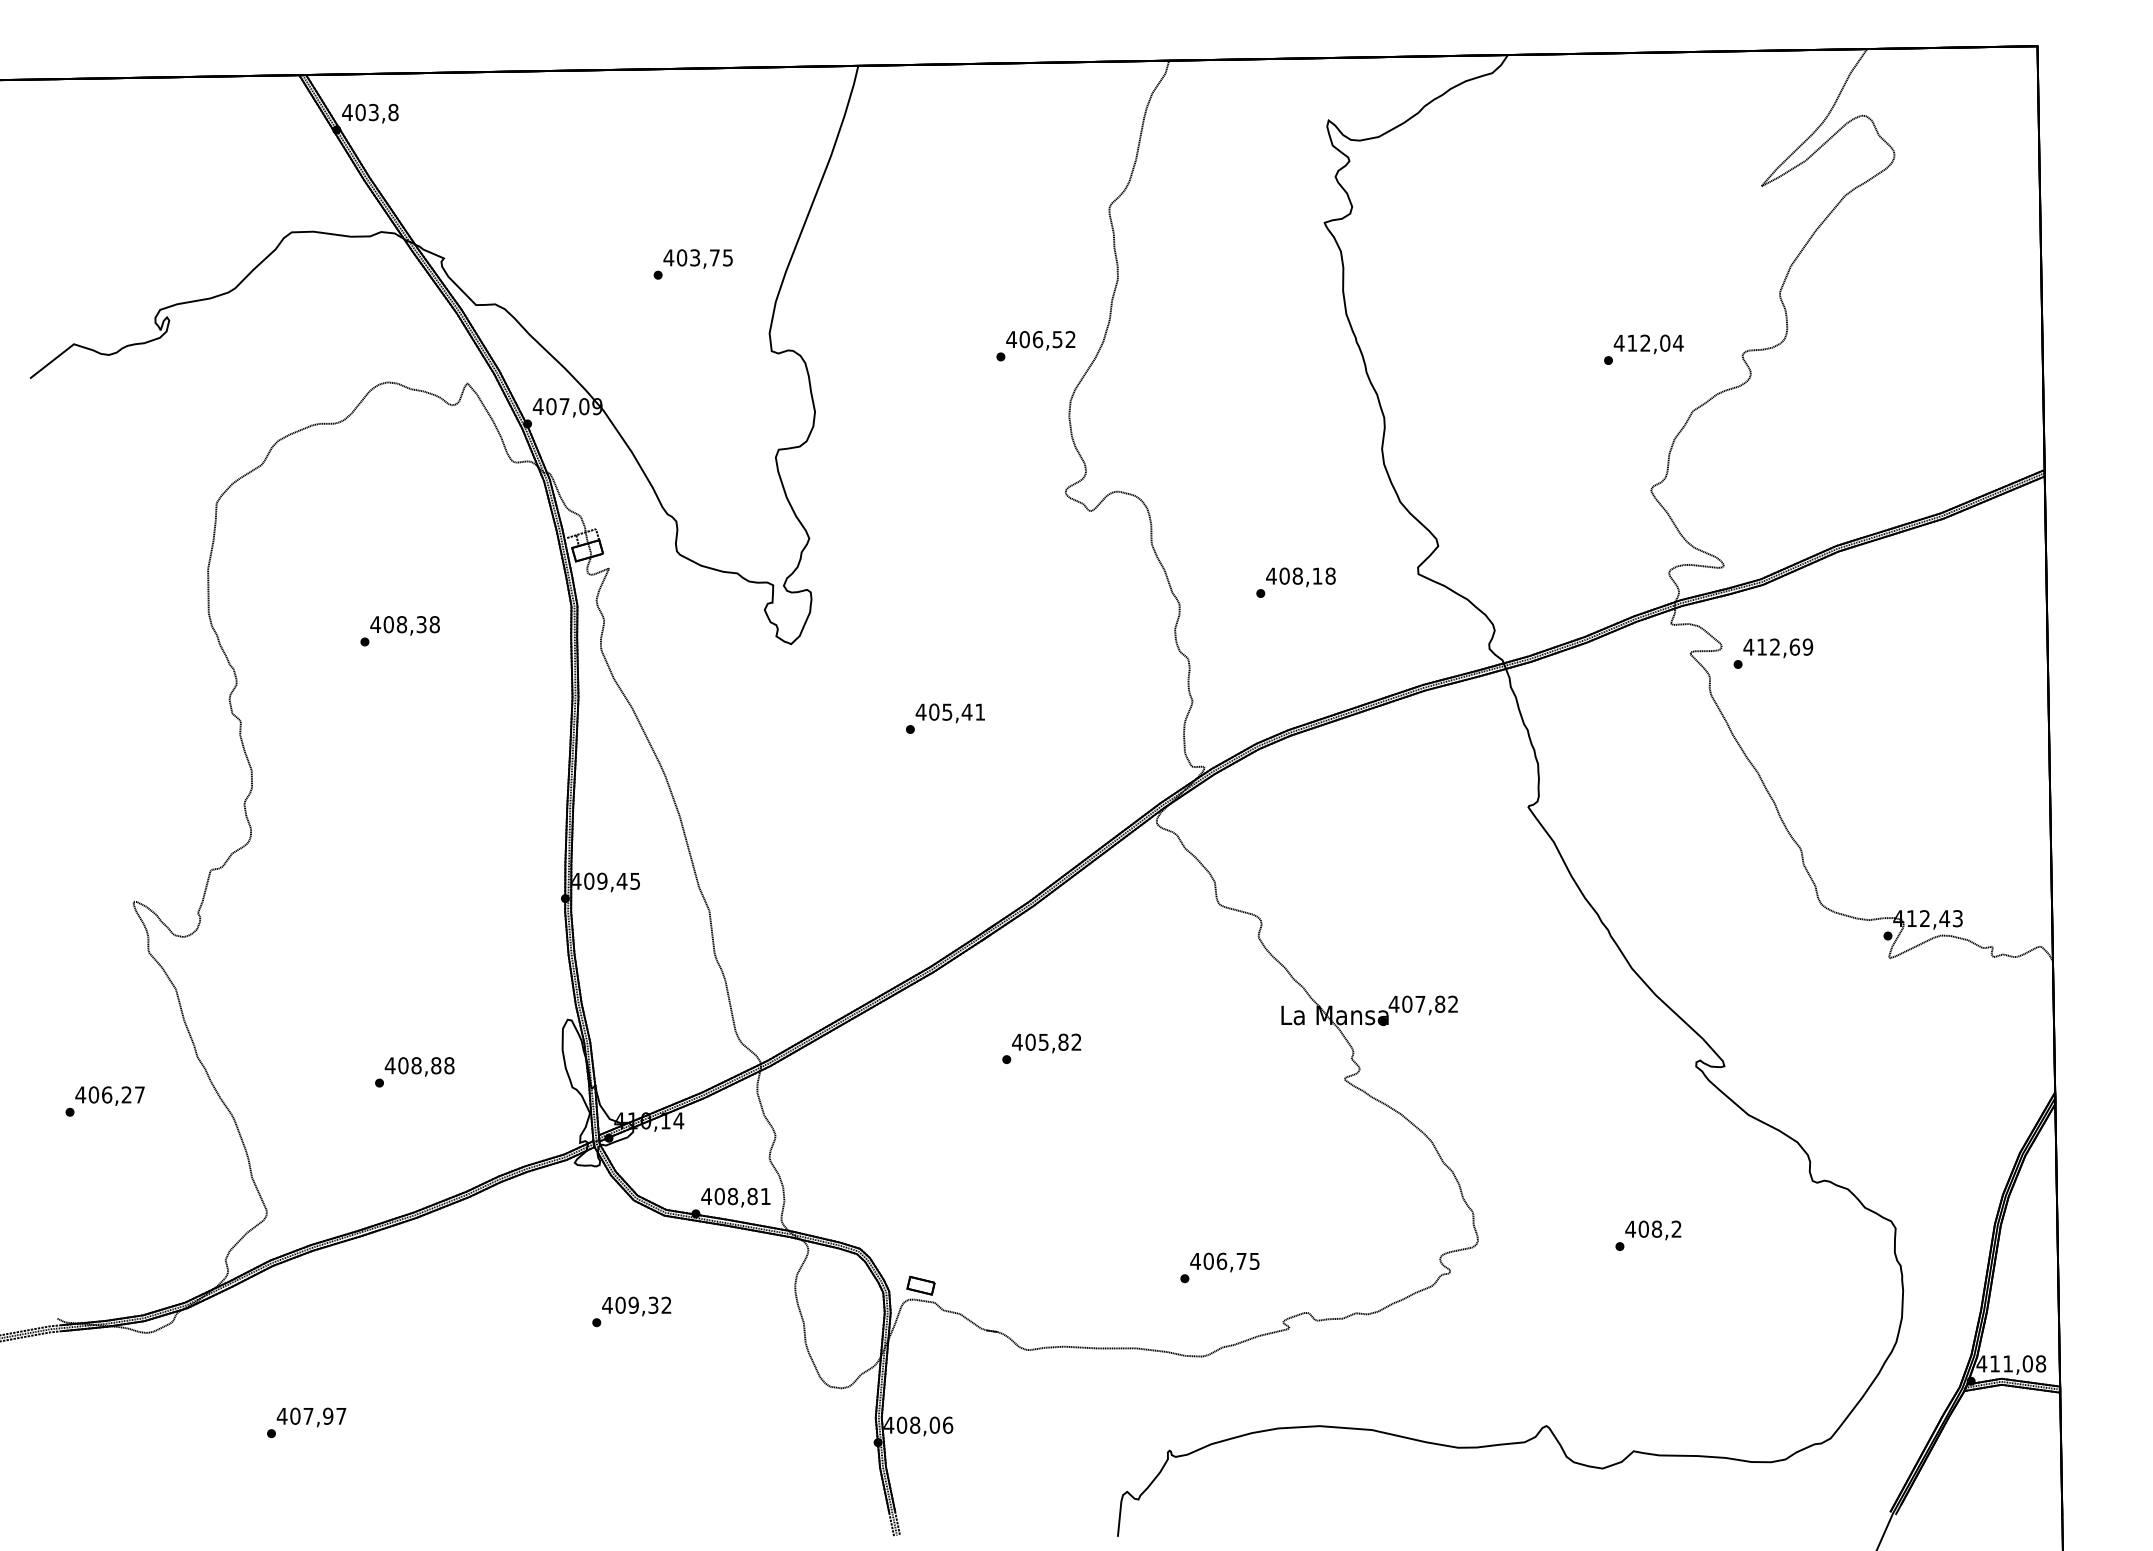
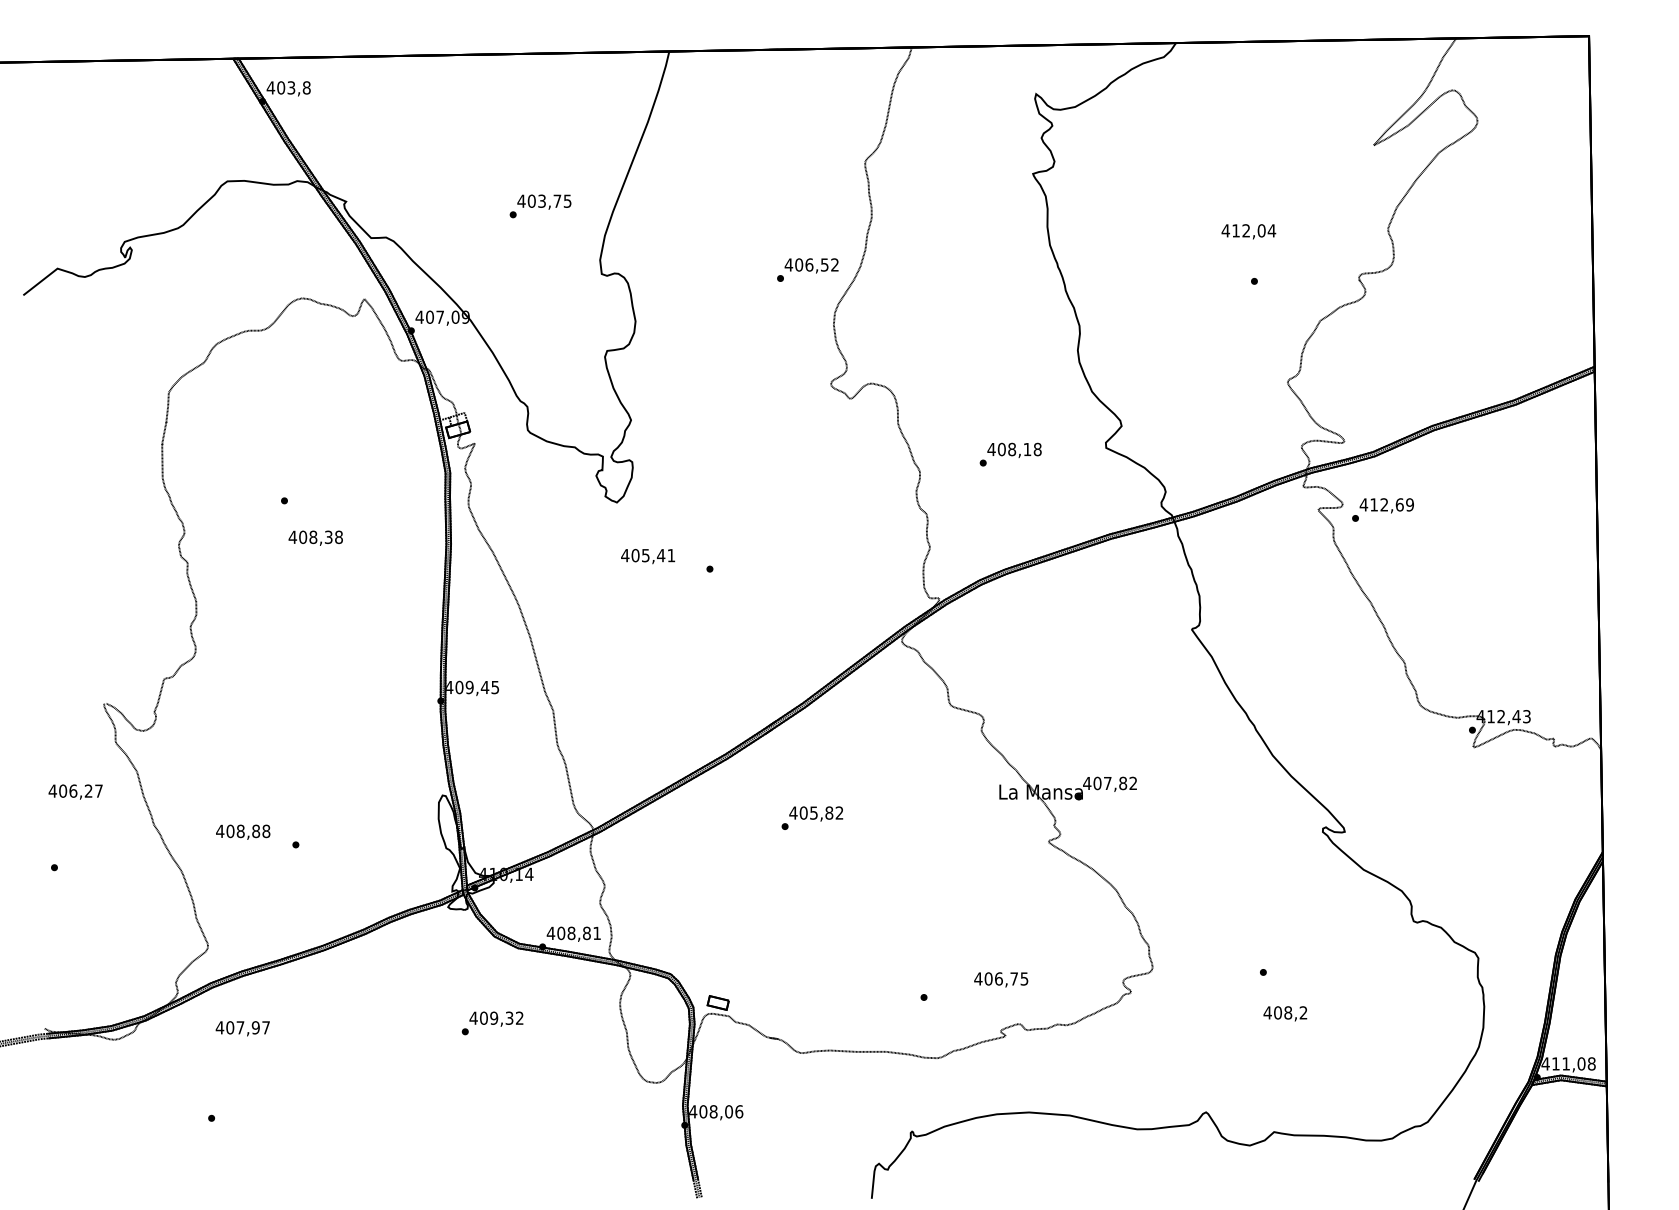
text: (1648, 344) -> (1248, 231), moved
text: (404, 624) -> (315, 537), moved
text: (950, 713) -> (648, 556), moved
text: (420, 1065) -> (243, 831), moved
text: (109, 1095) -> (75, 791), moved
text: (1653, 1230) -> (1285, 1013), moved
text: (1225, 1262) -> (1001, 979), moved
text: (311, 1417) -> (242, 1028), moved

